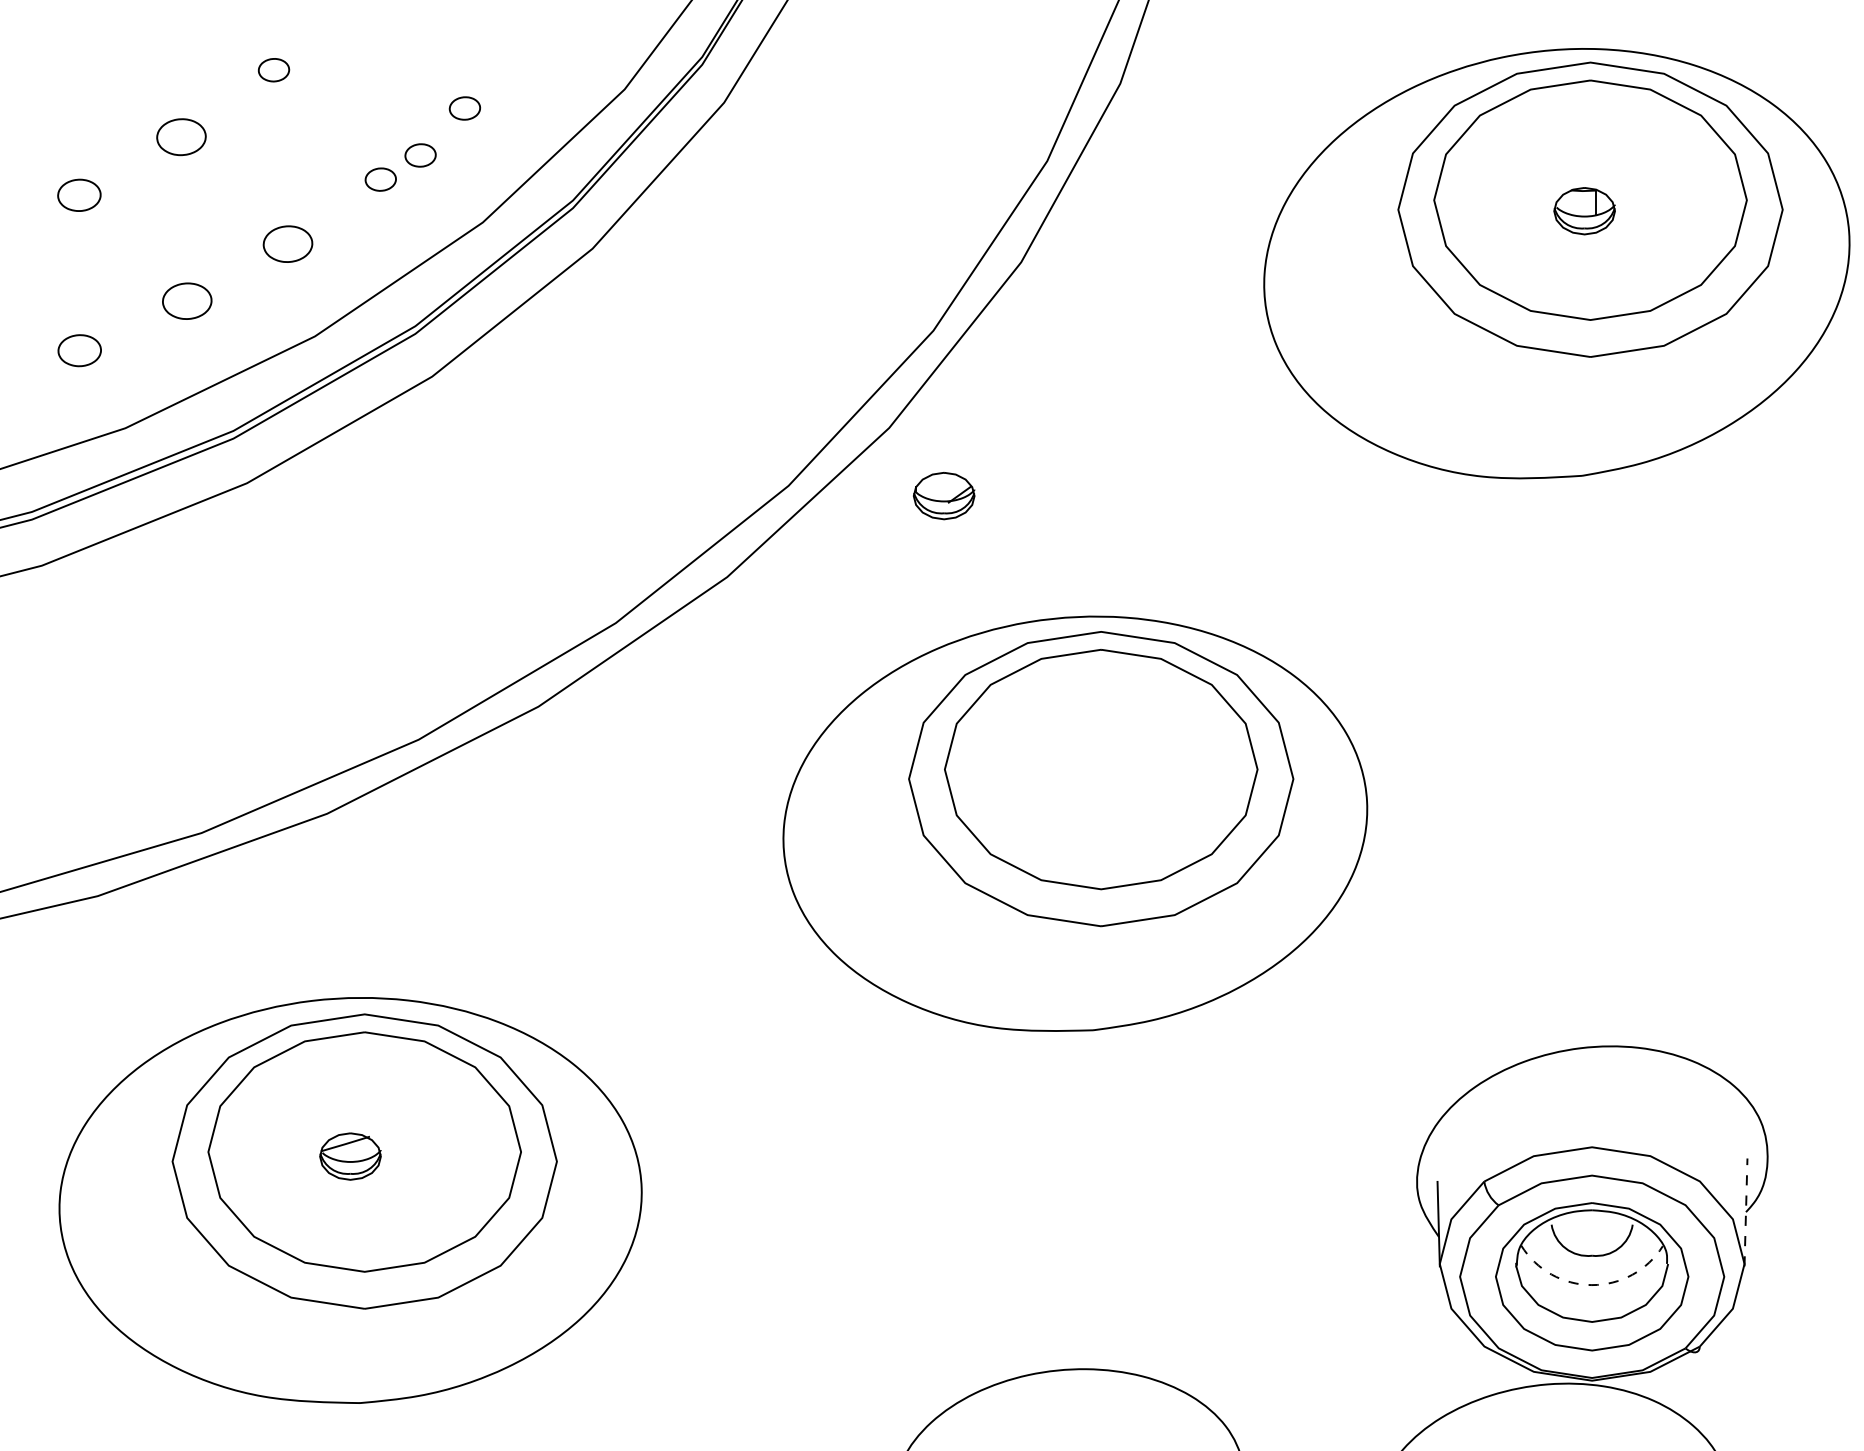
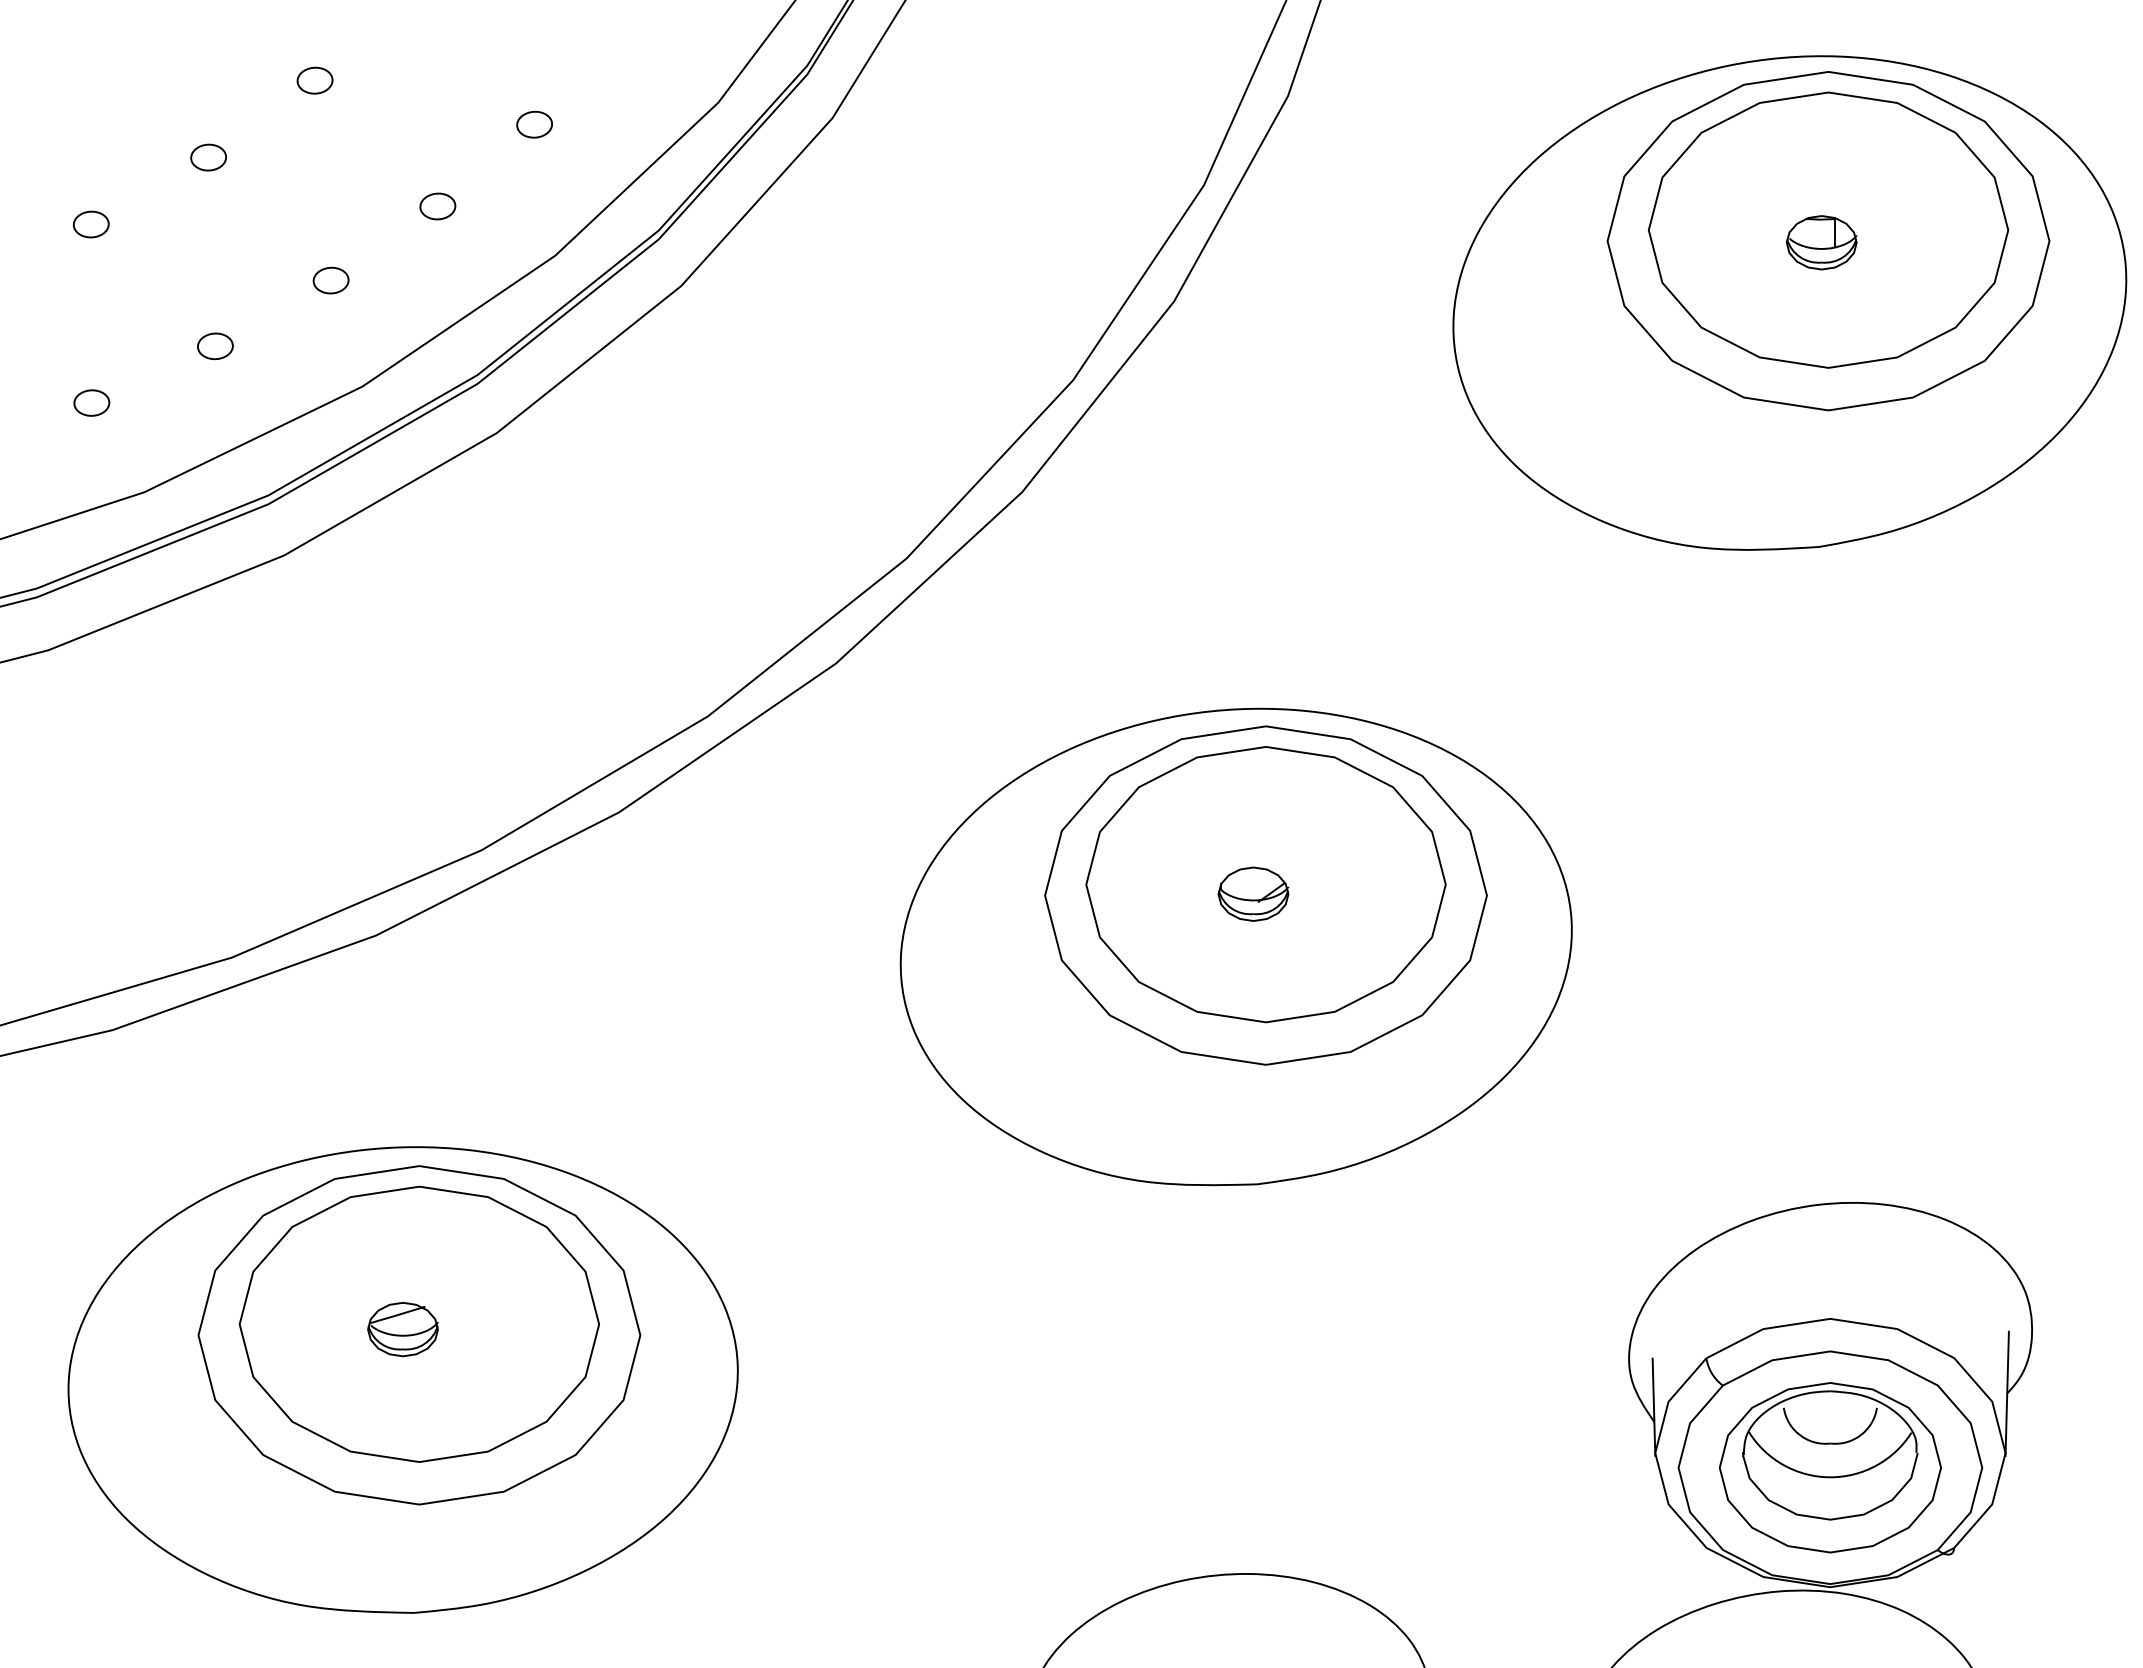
part: (181, 137) -> (208, 157), size x0.62
part: (420, 155) -> (483, 178), removed
part: (78, 195) -> (90, 224), size x0.71
part: (287, 244) -> (330, 280), size x0.62
part: (187, 301) -> (215, 346), size x0.62
part: (79, 350) -> (91, 402), size x0.71
part: (944, 495) -> (1253, 893), moved
line: (1746, 1212) -> (2007, 1393), dashed -> solid
arc: (1592, 1285) -> (1830, 1477), dashed -> solid

